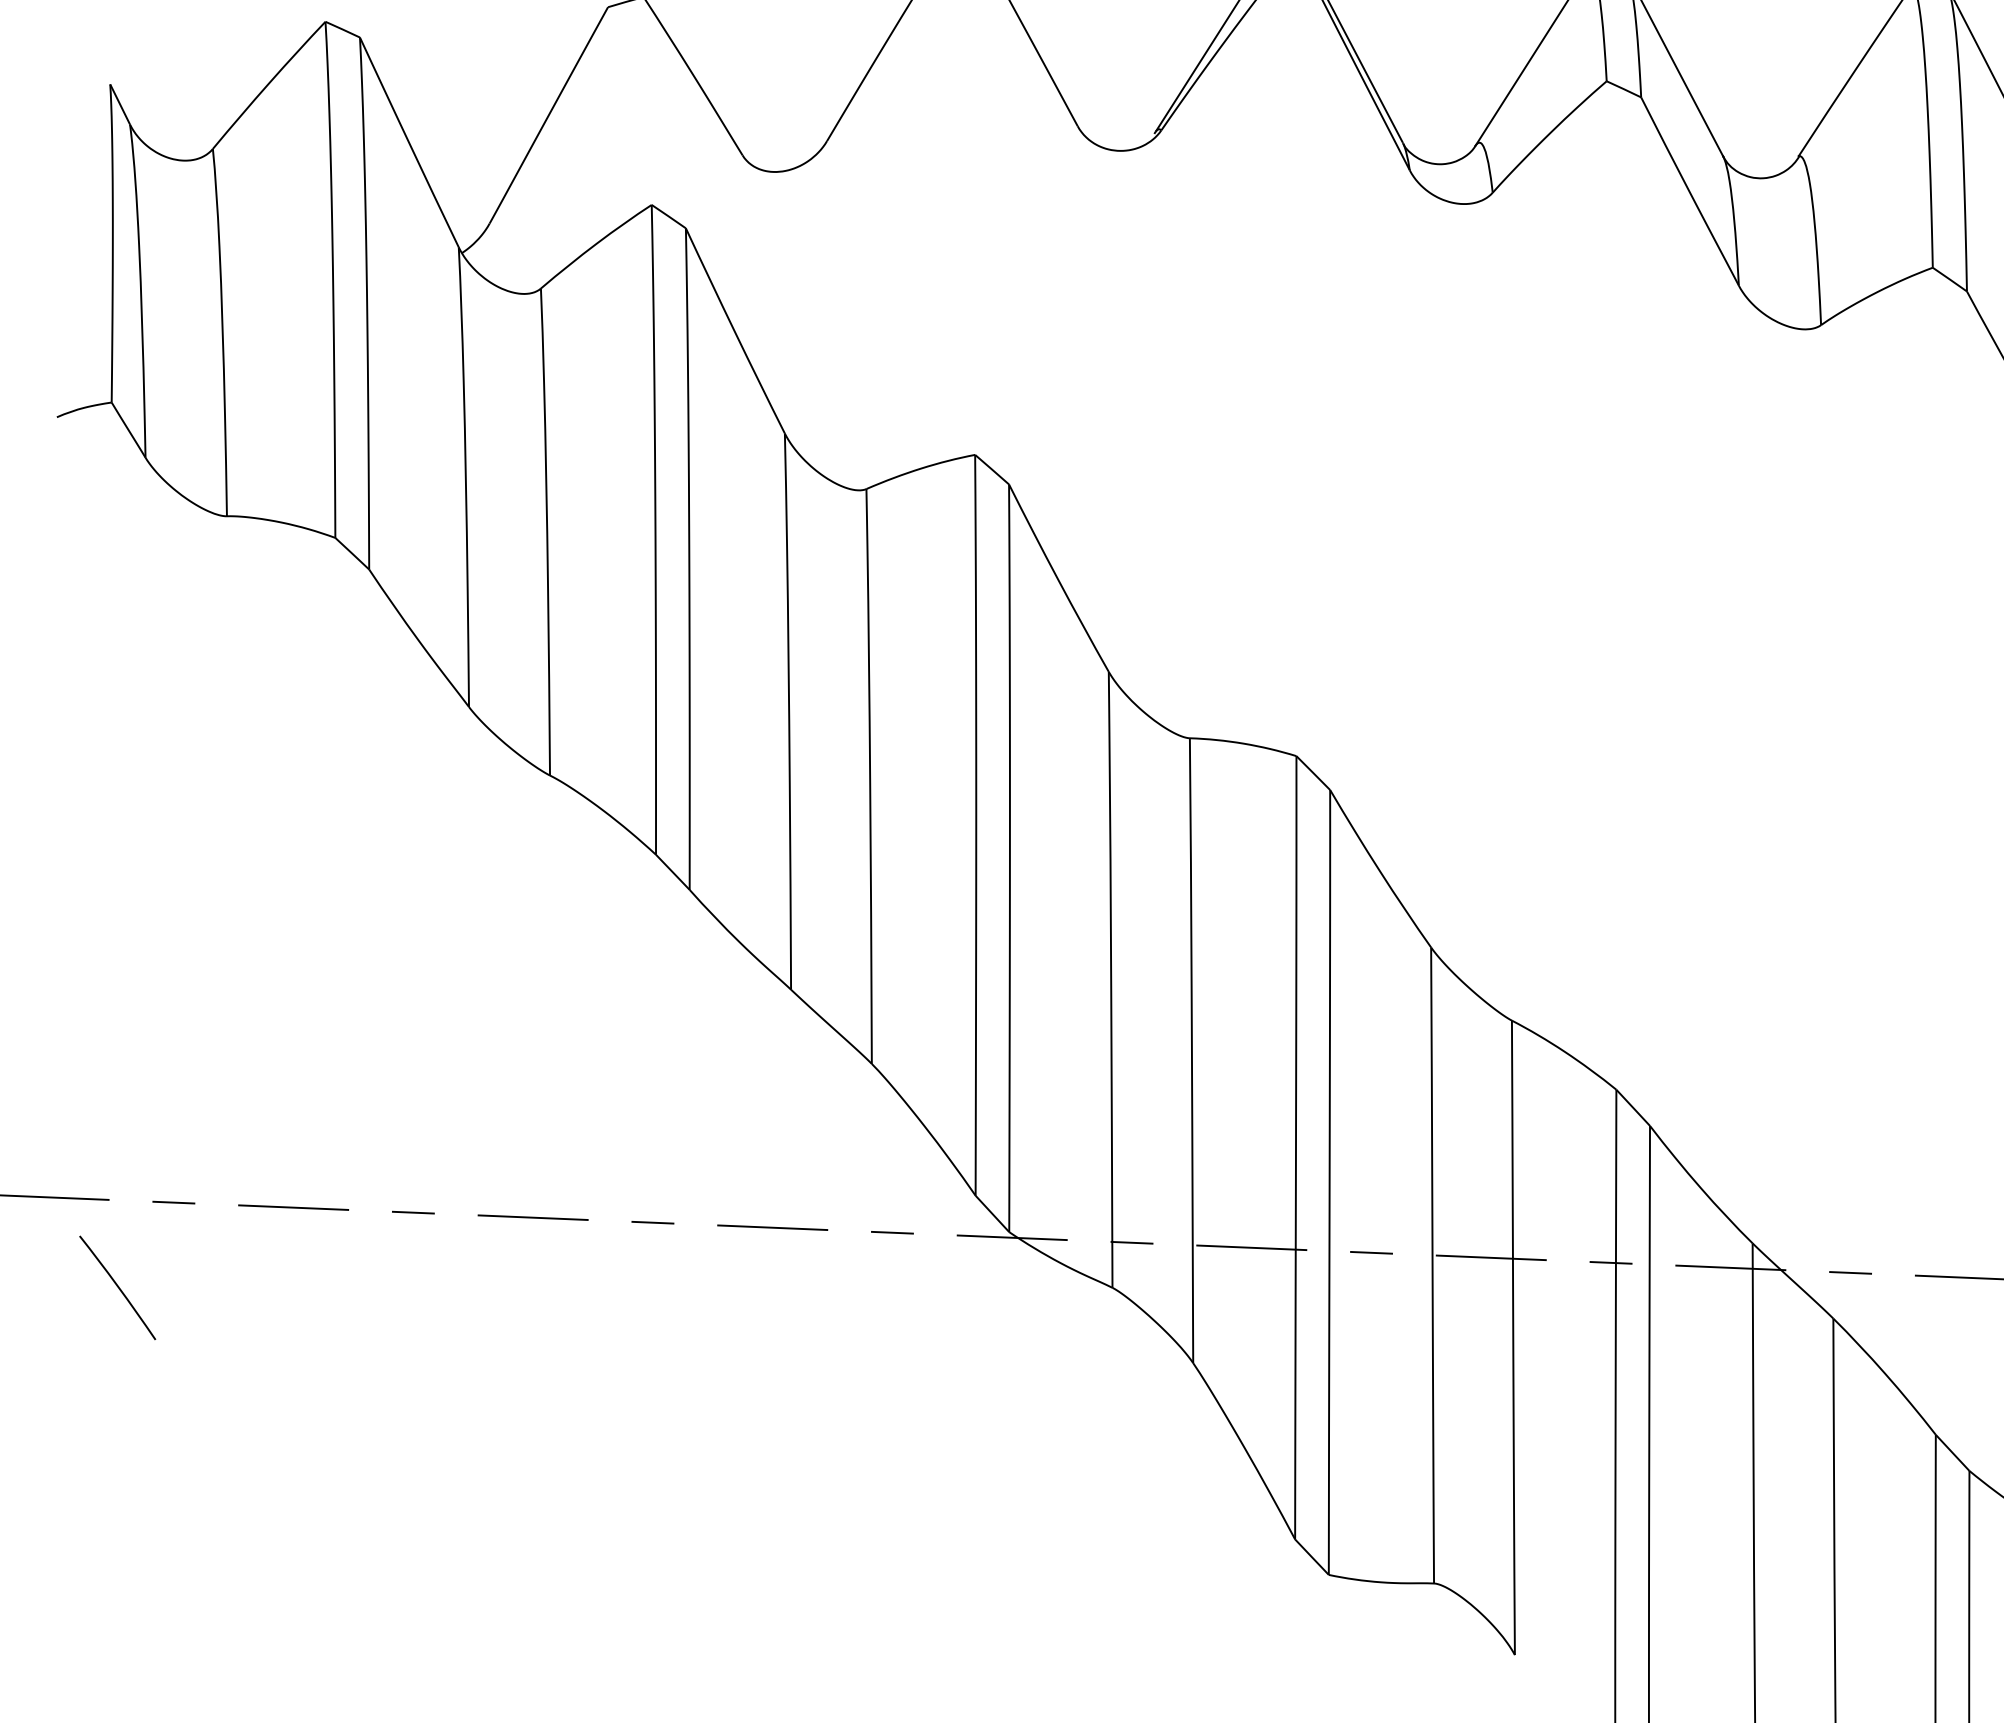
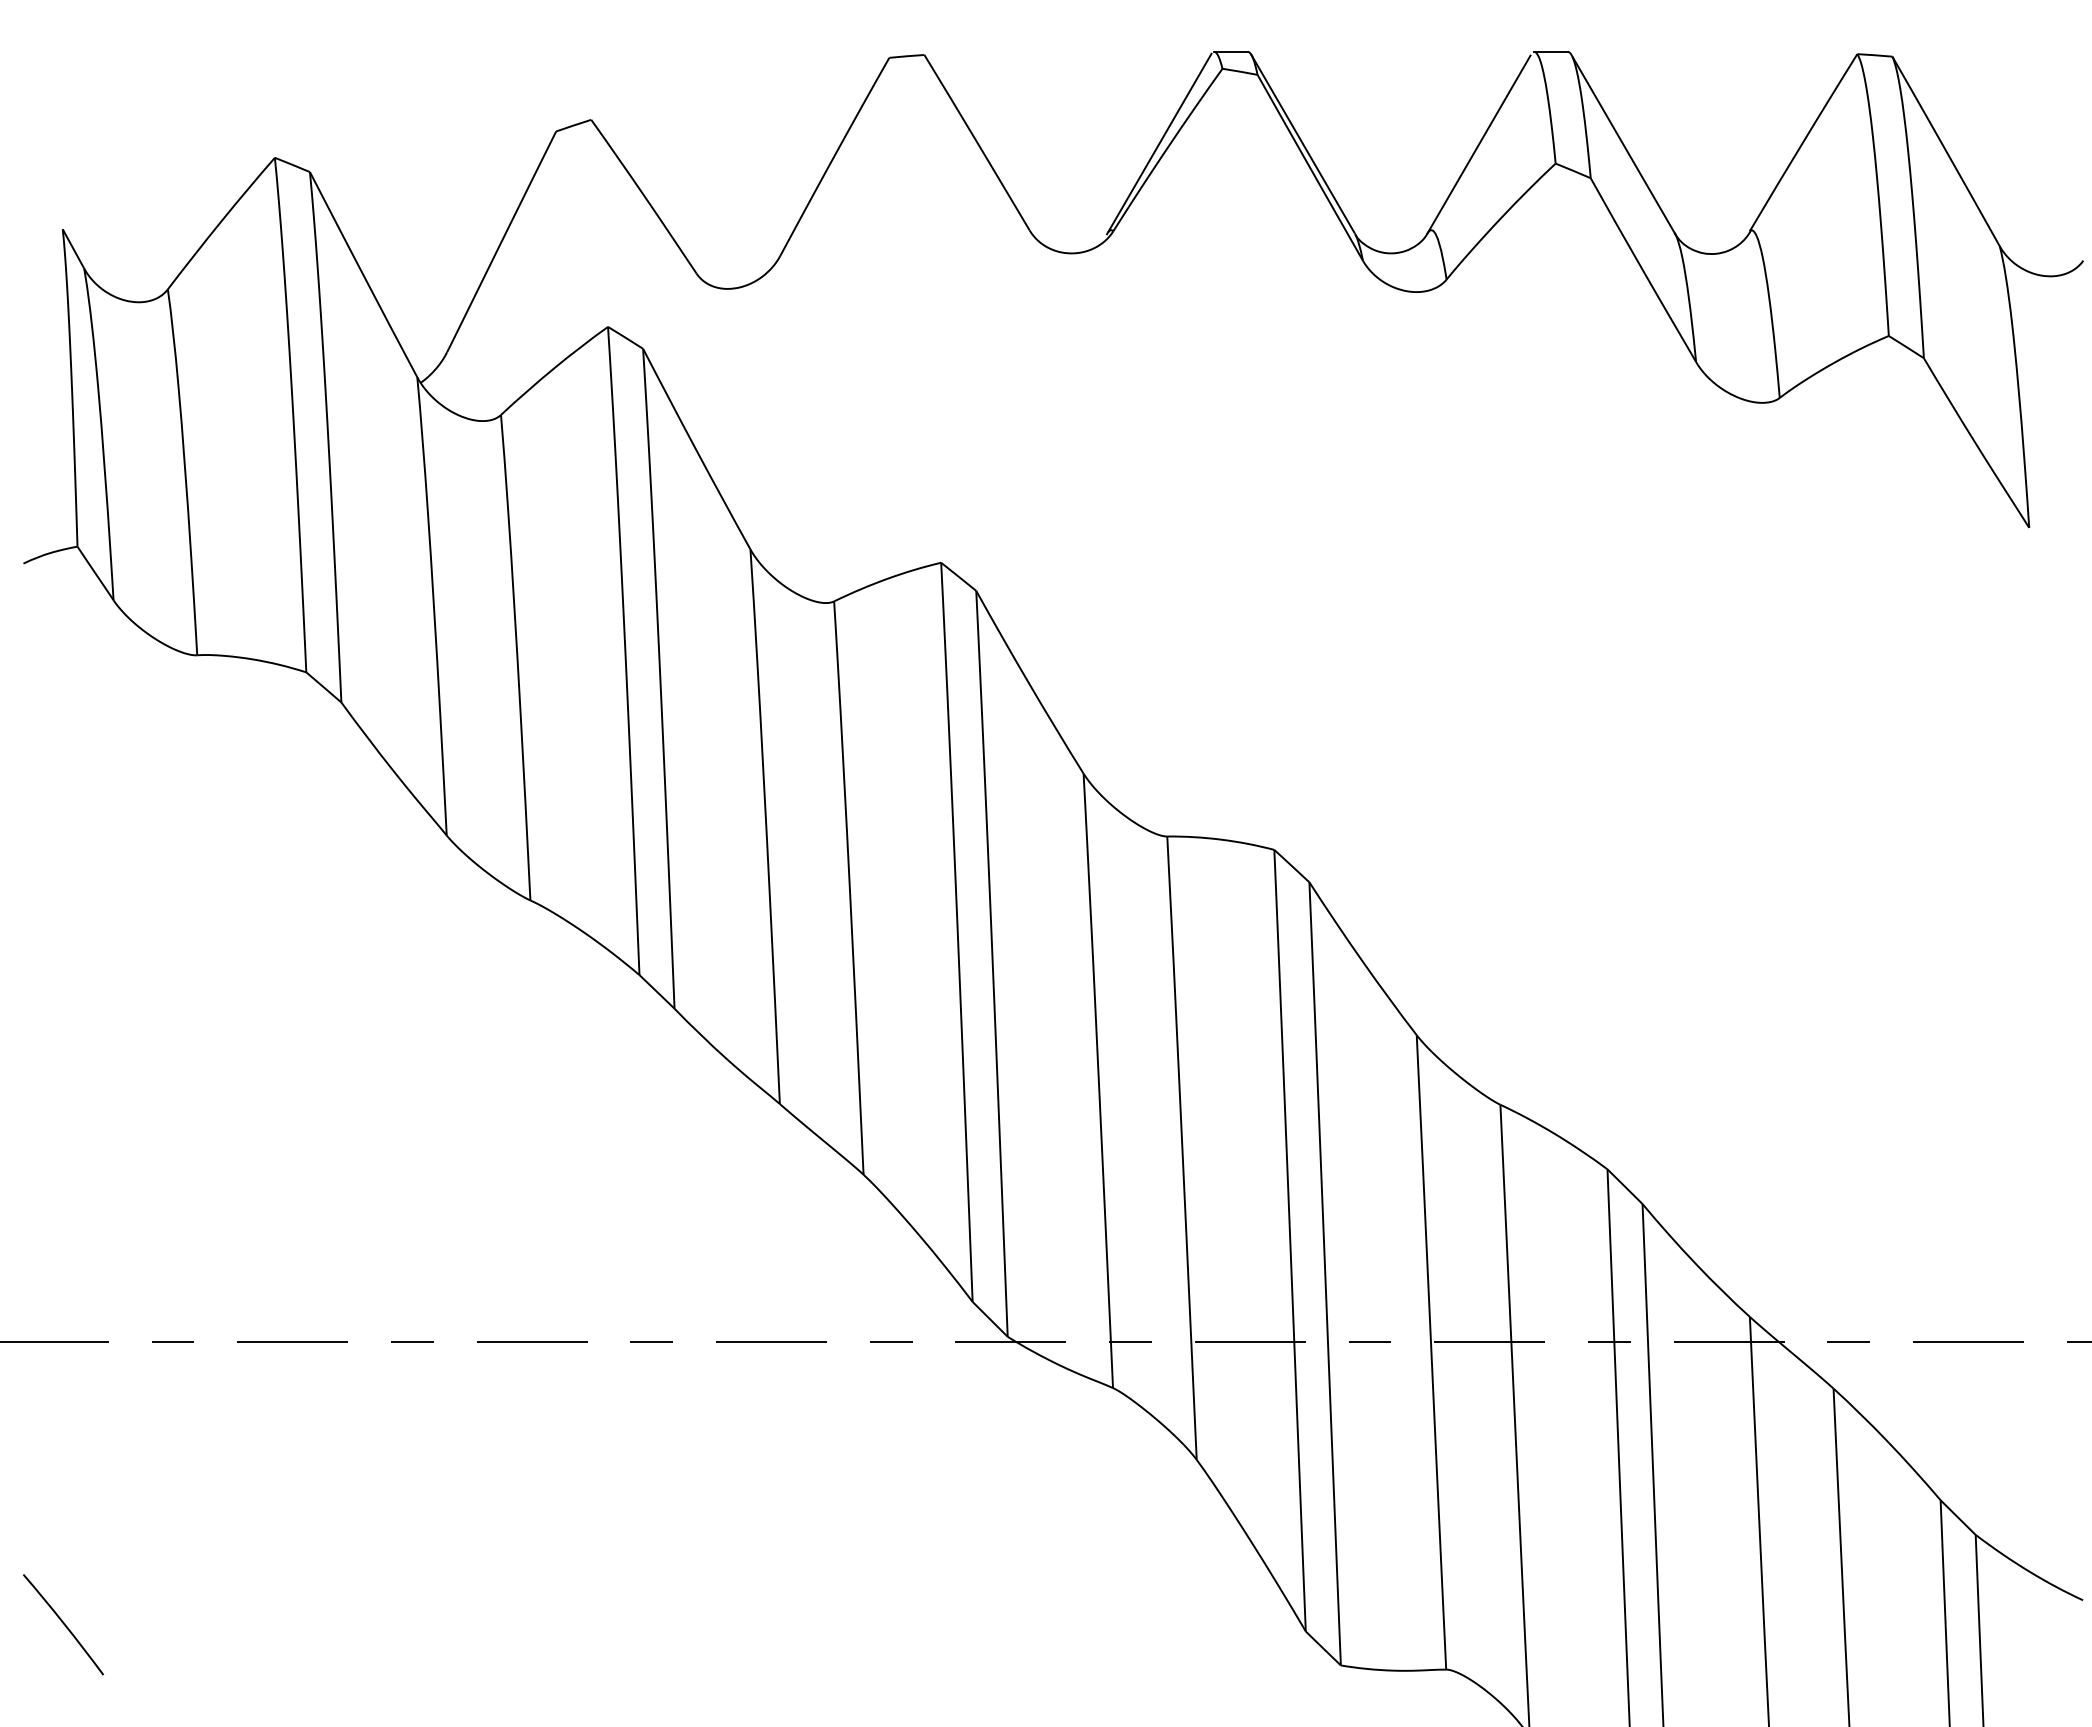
curve: (117, 1287) -> (63, 1624), moved

